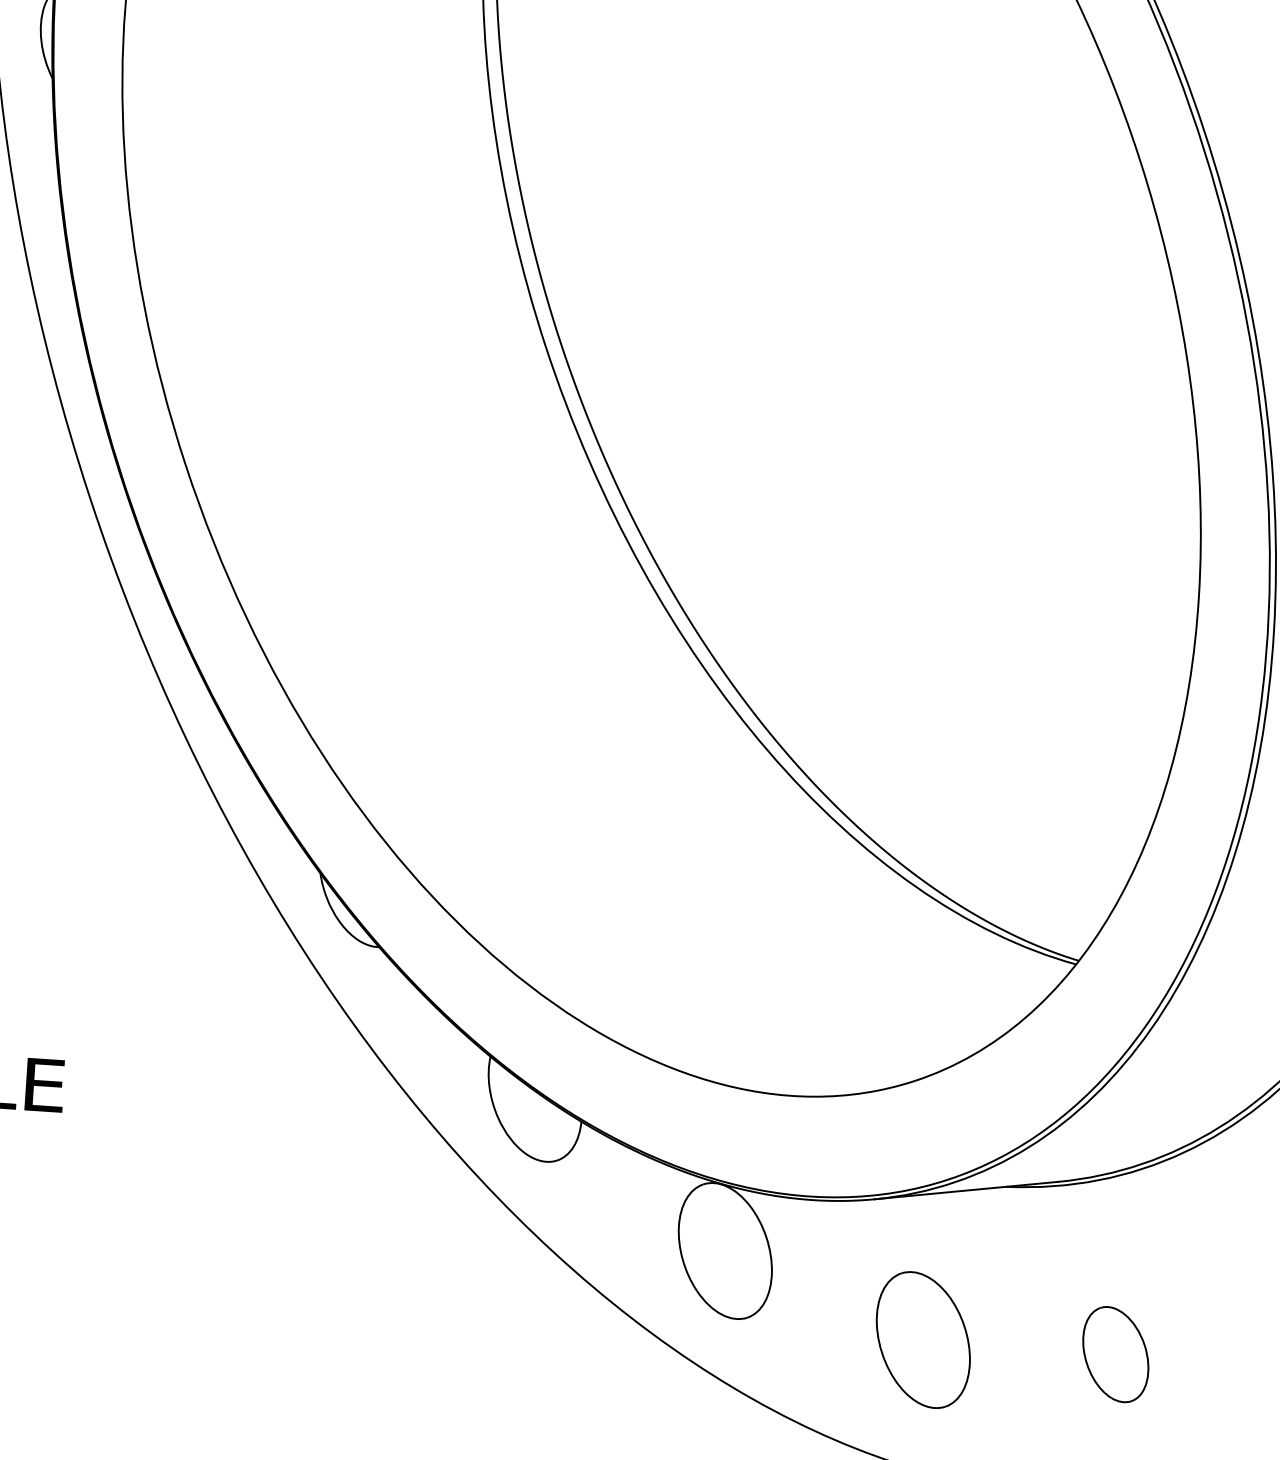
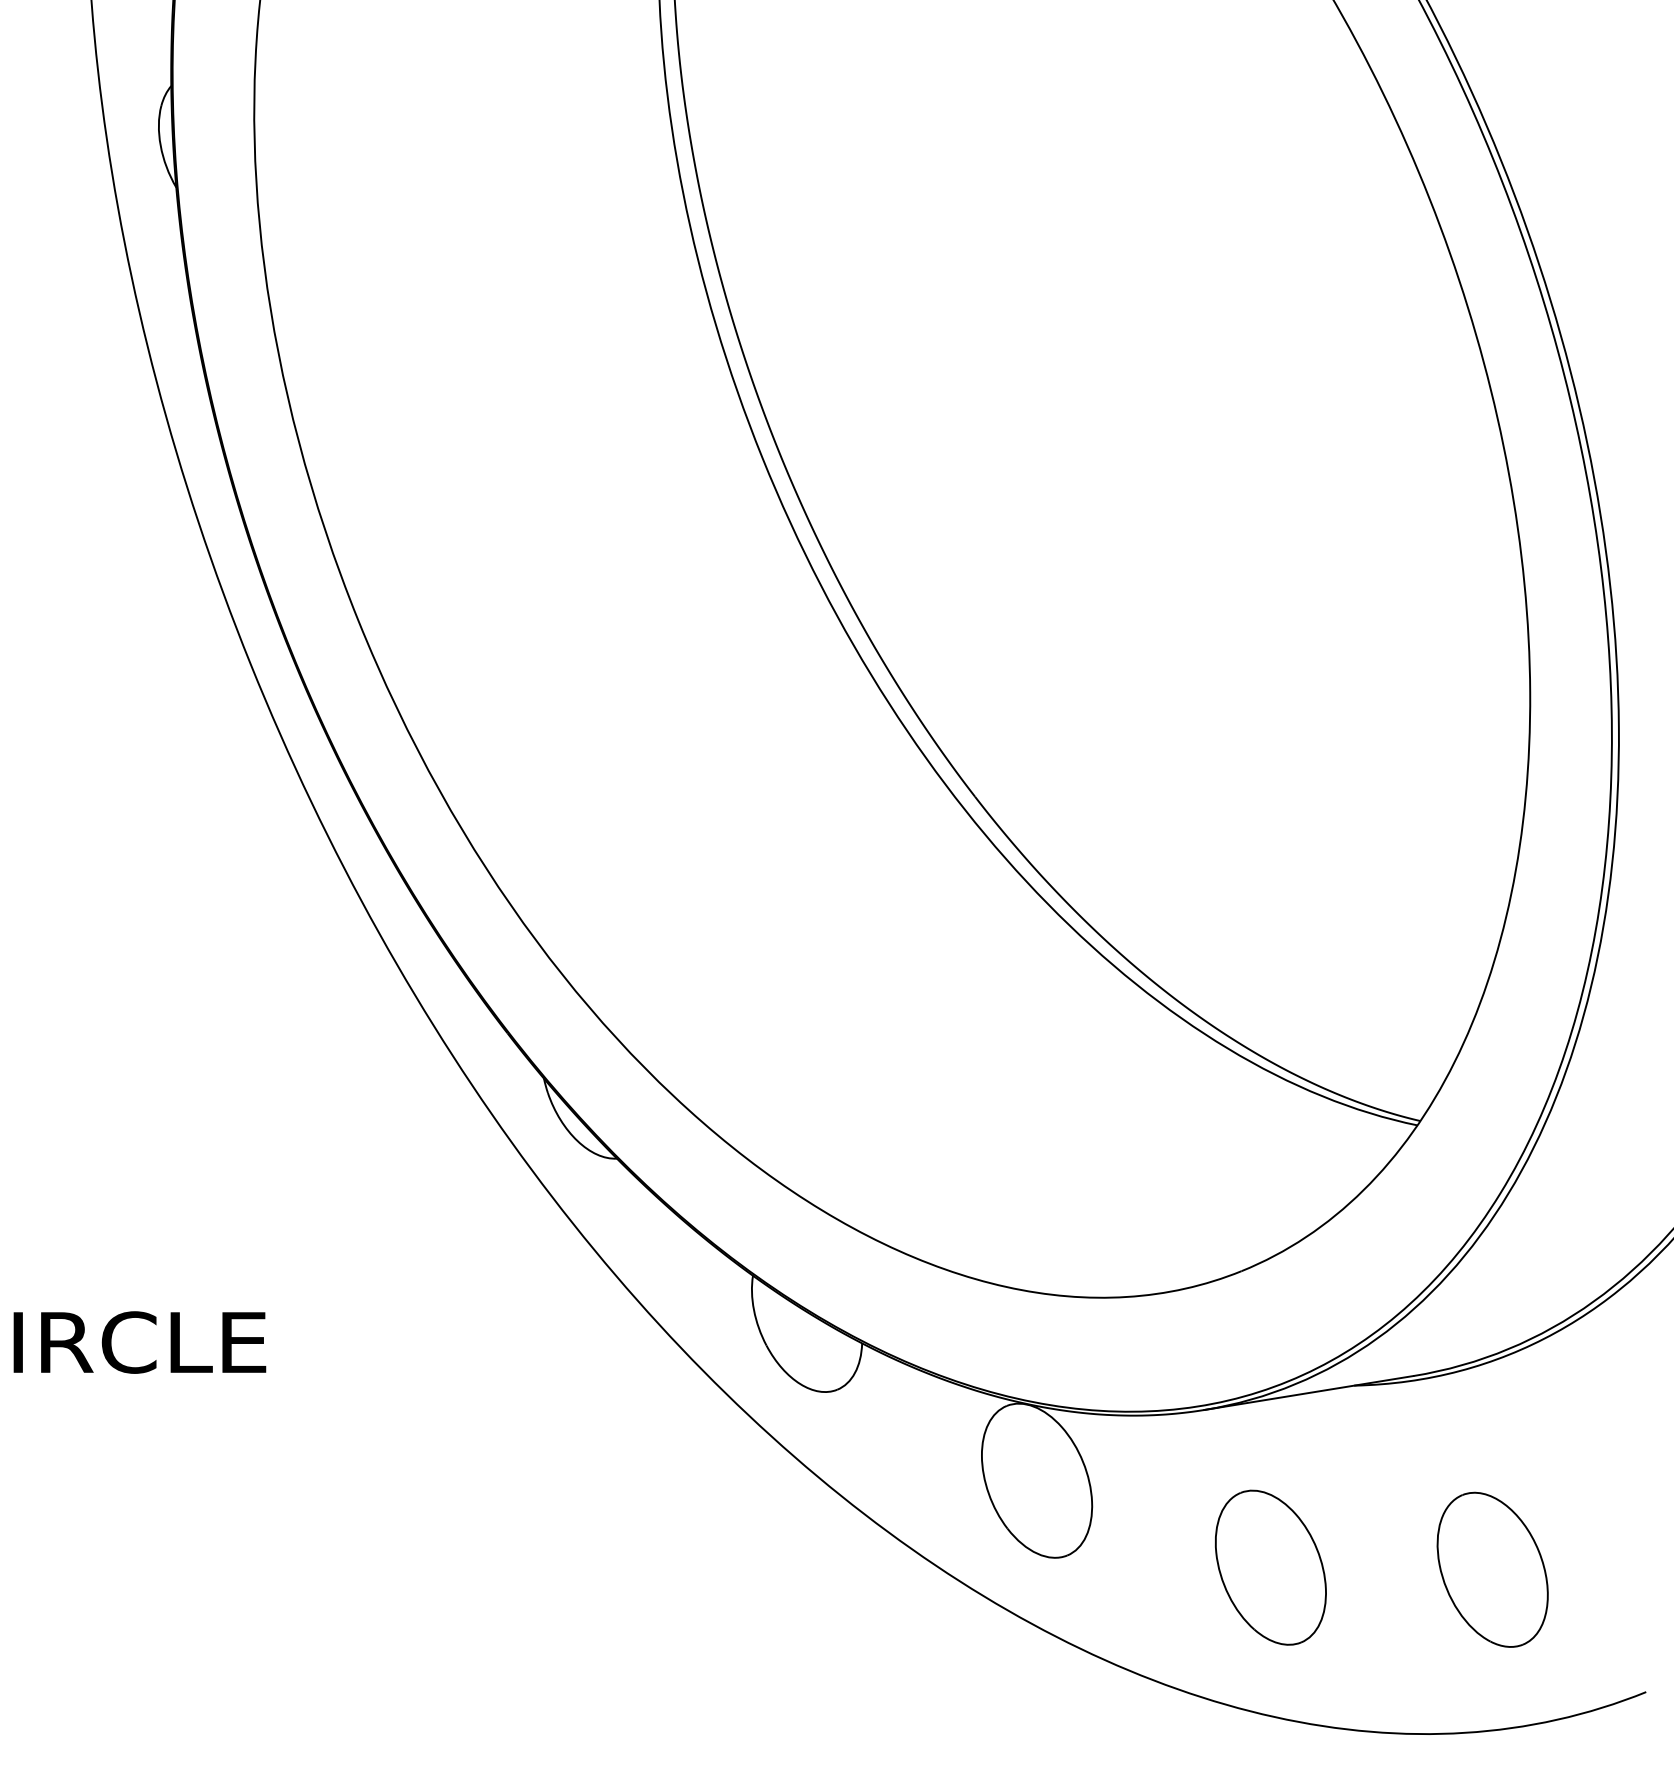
part: (1115, 1354) -> (1492, 1569), size x1.43

